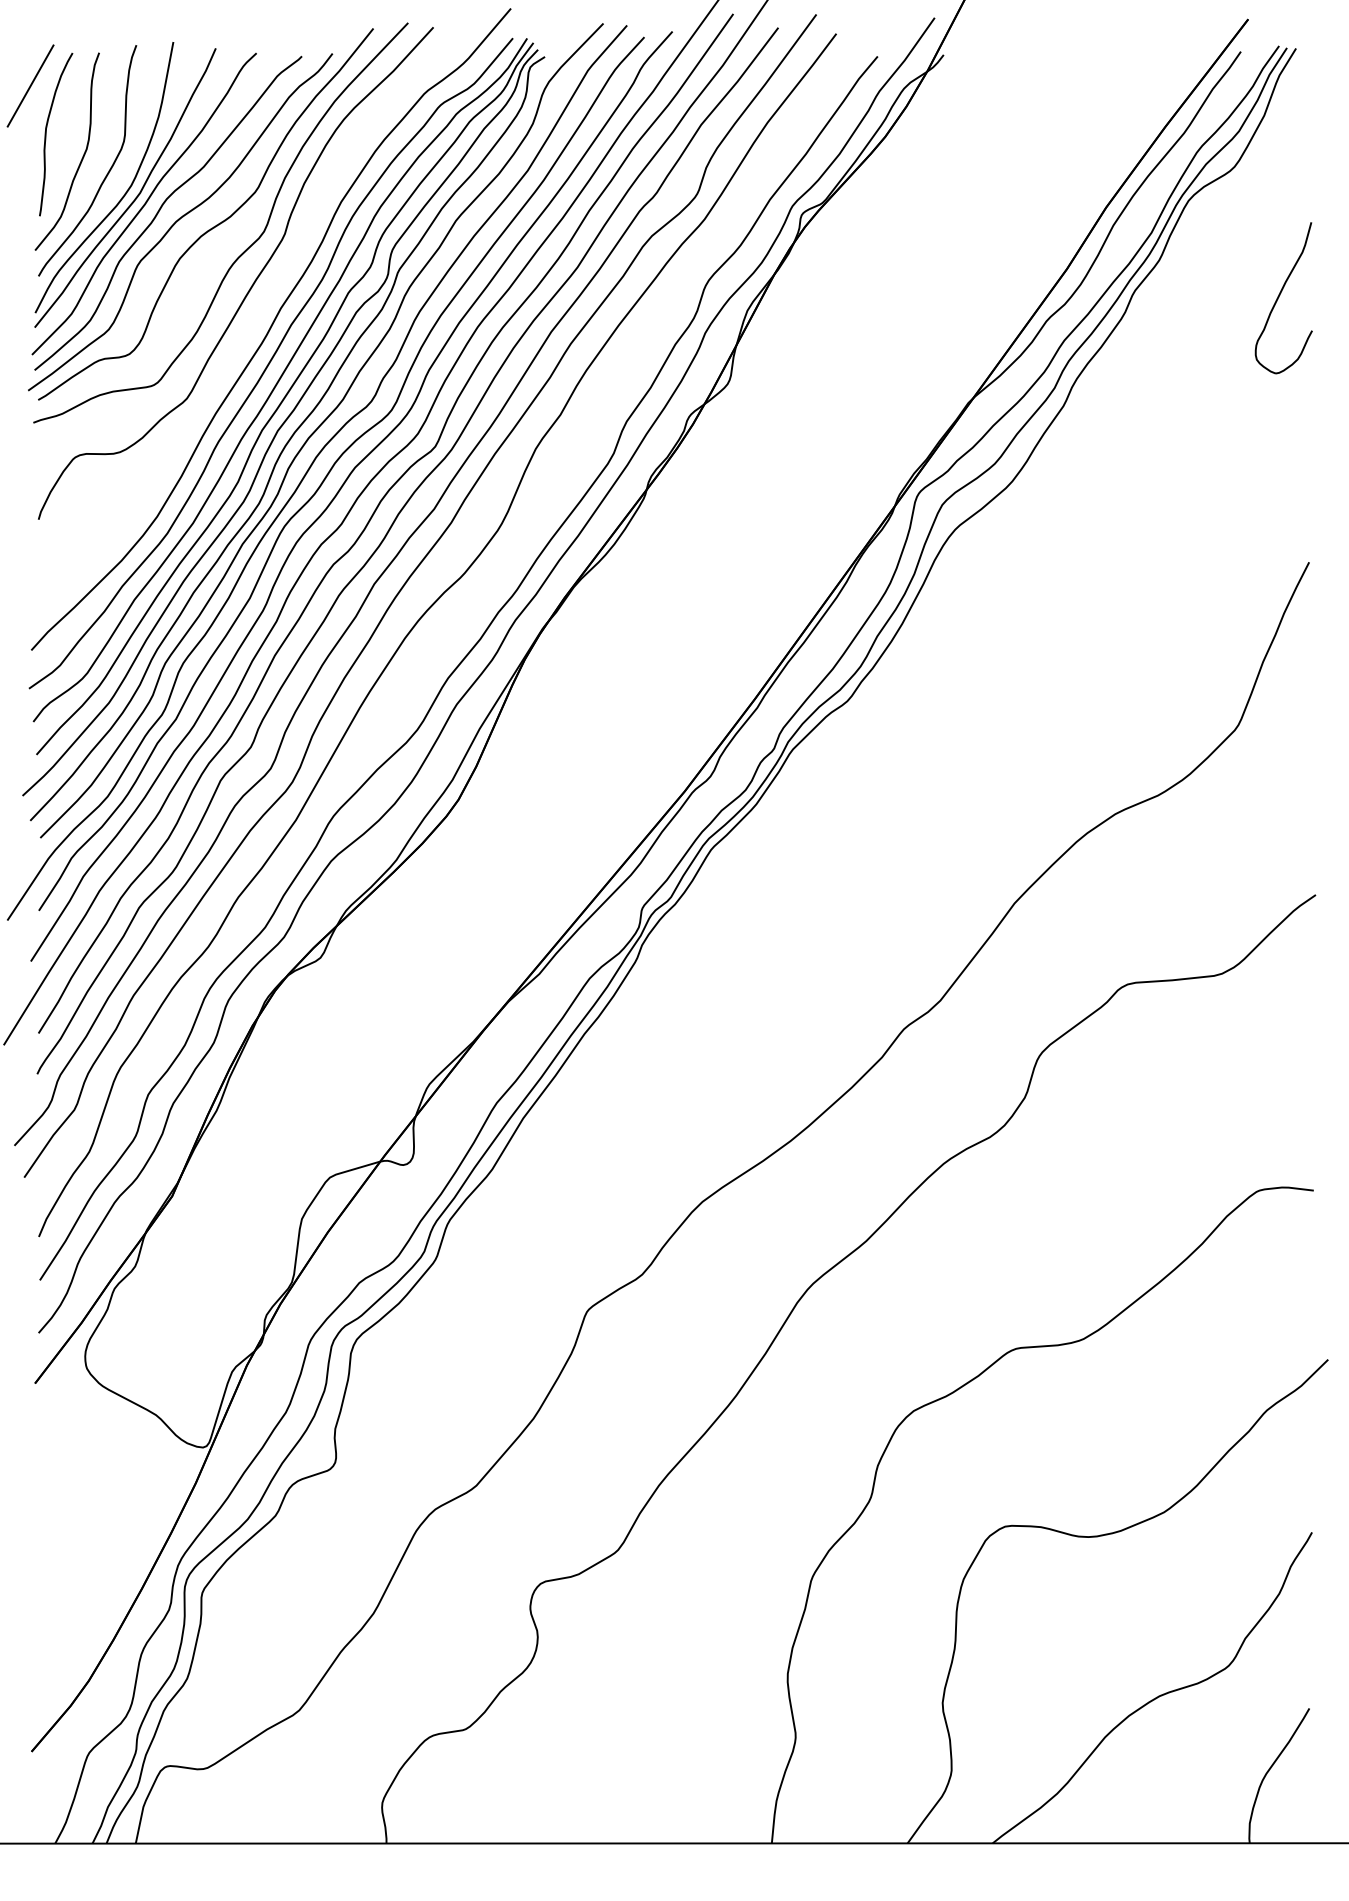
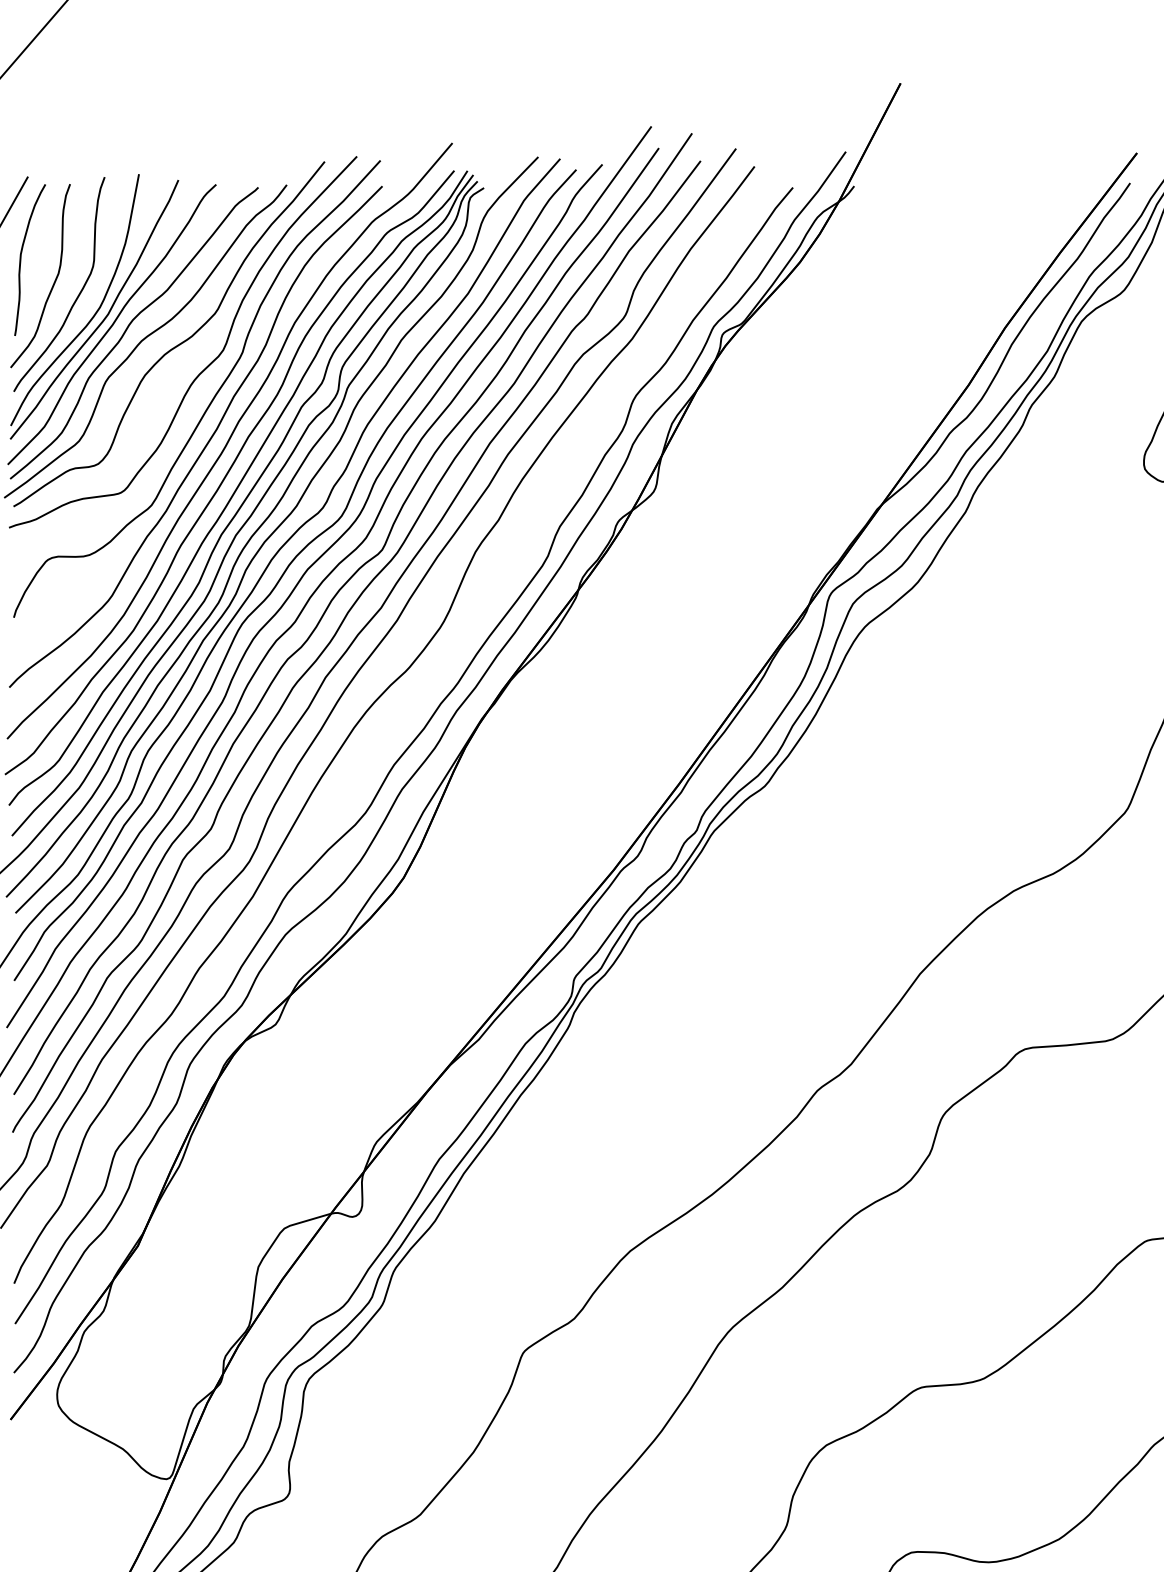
curve: (246, 331) -> (206, 442), added

